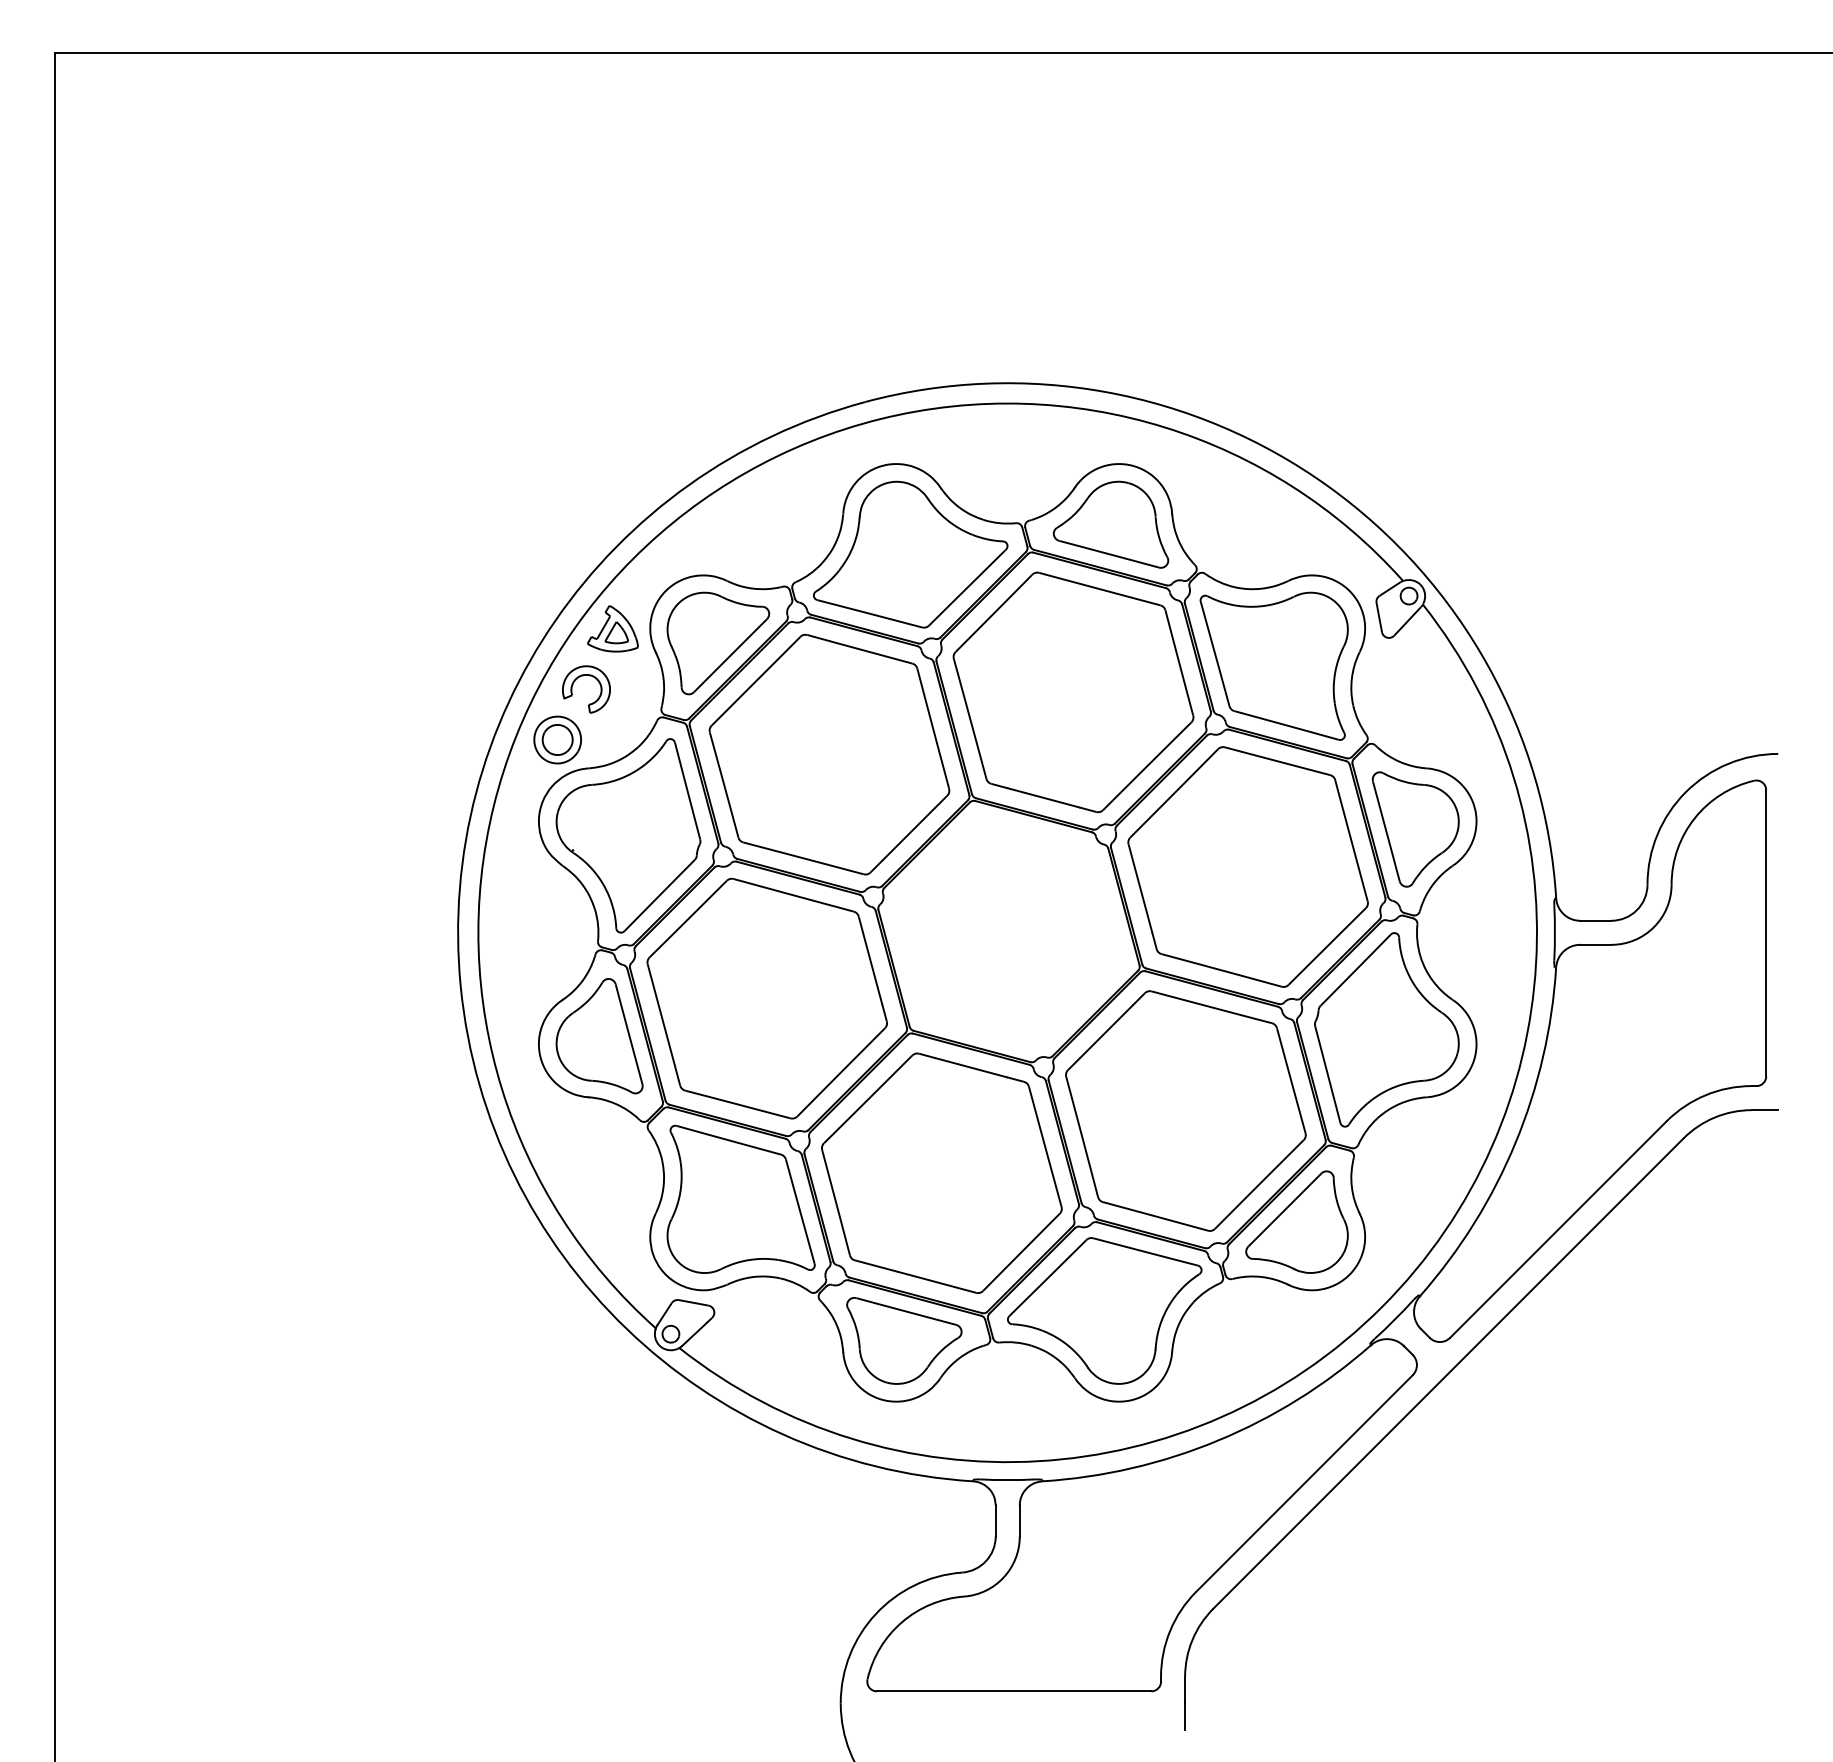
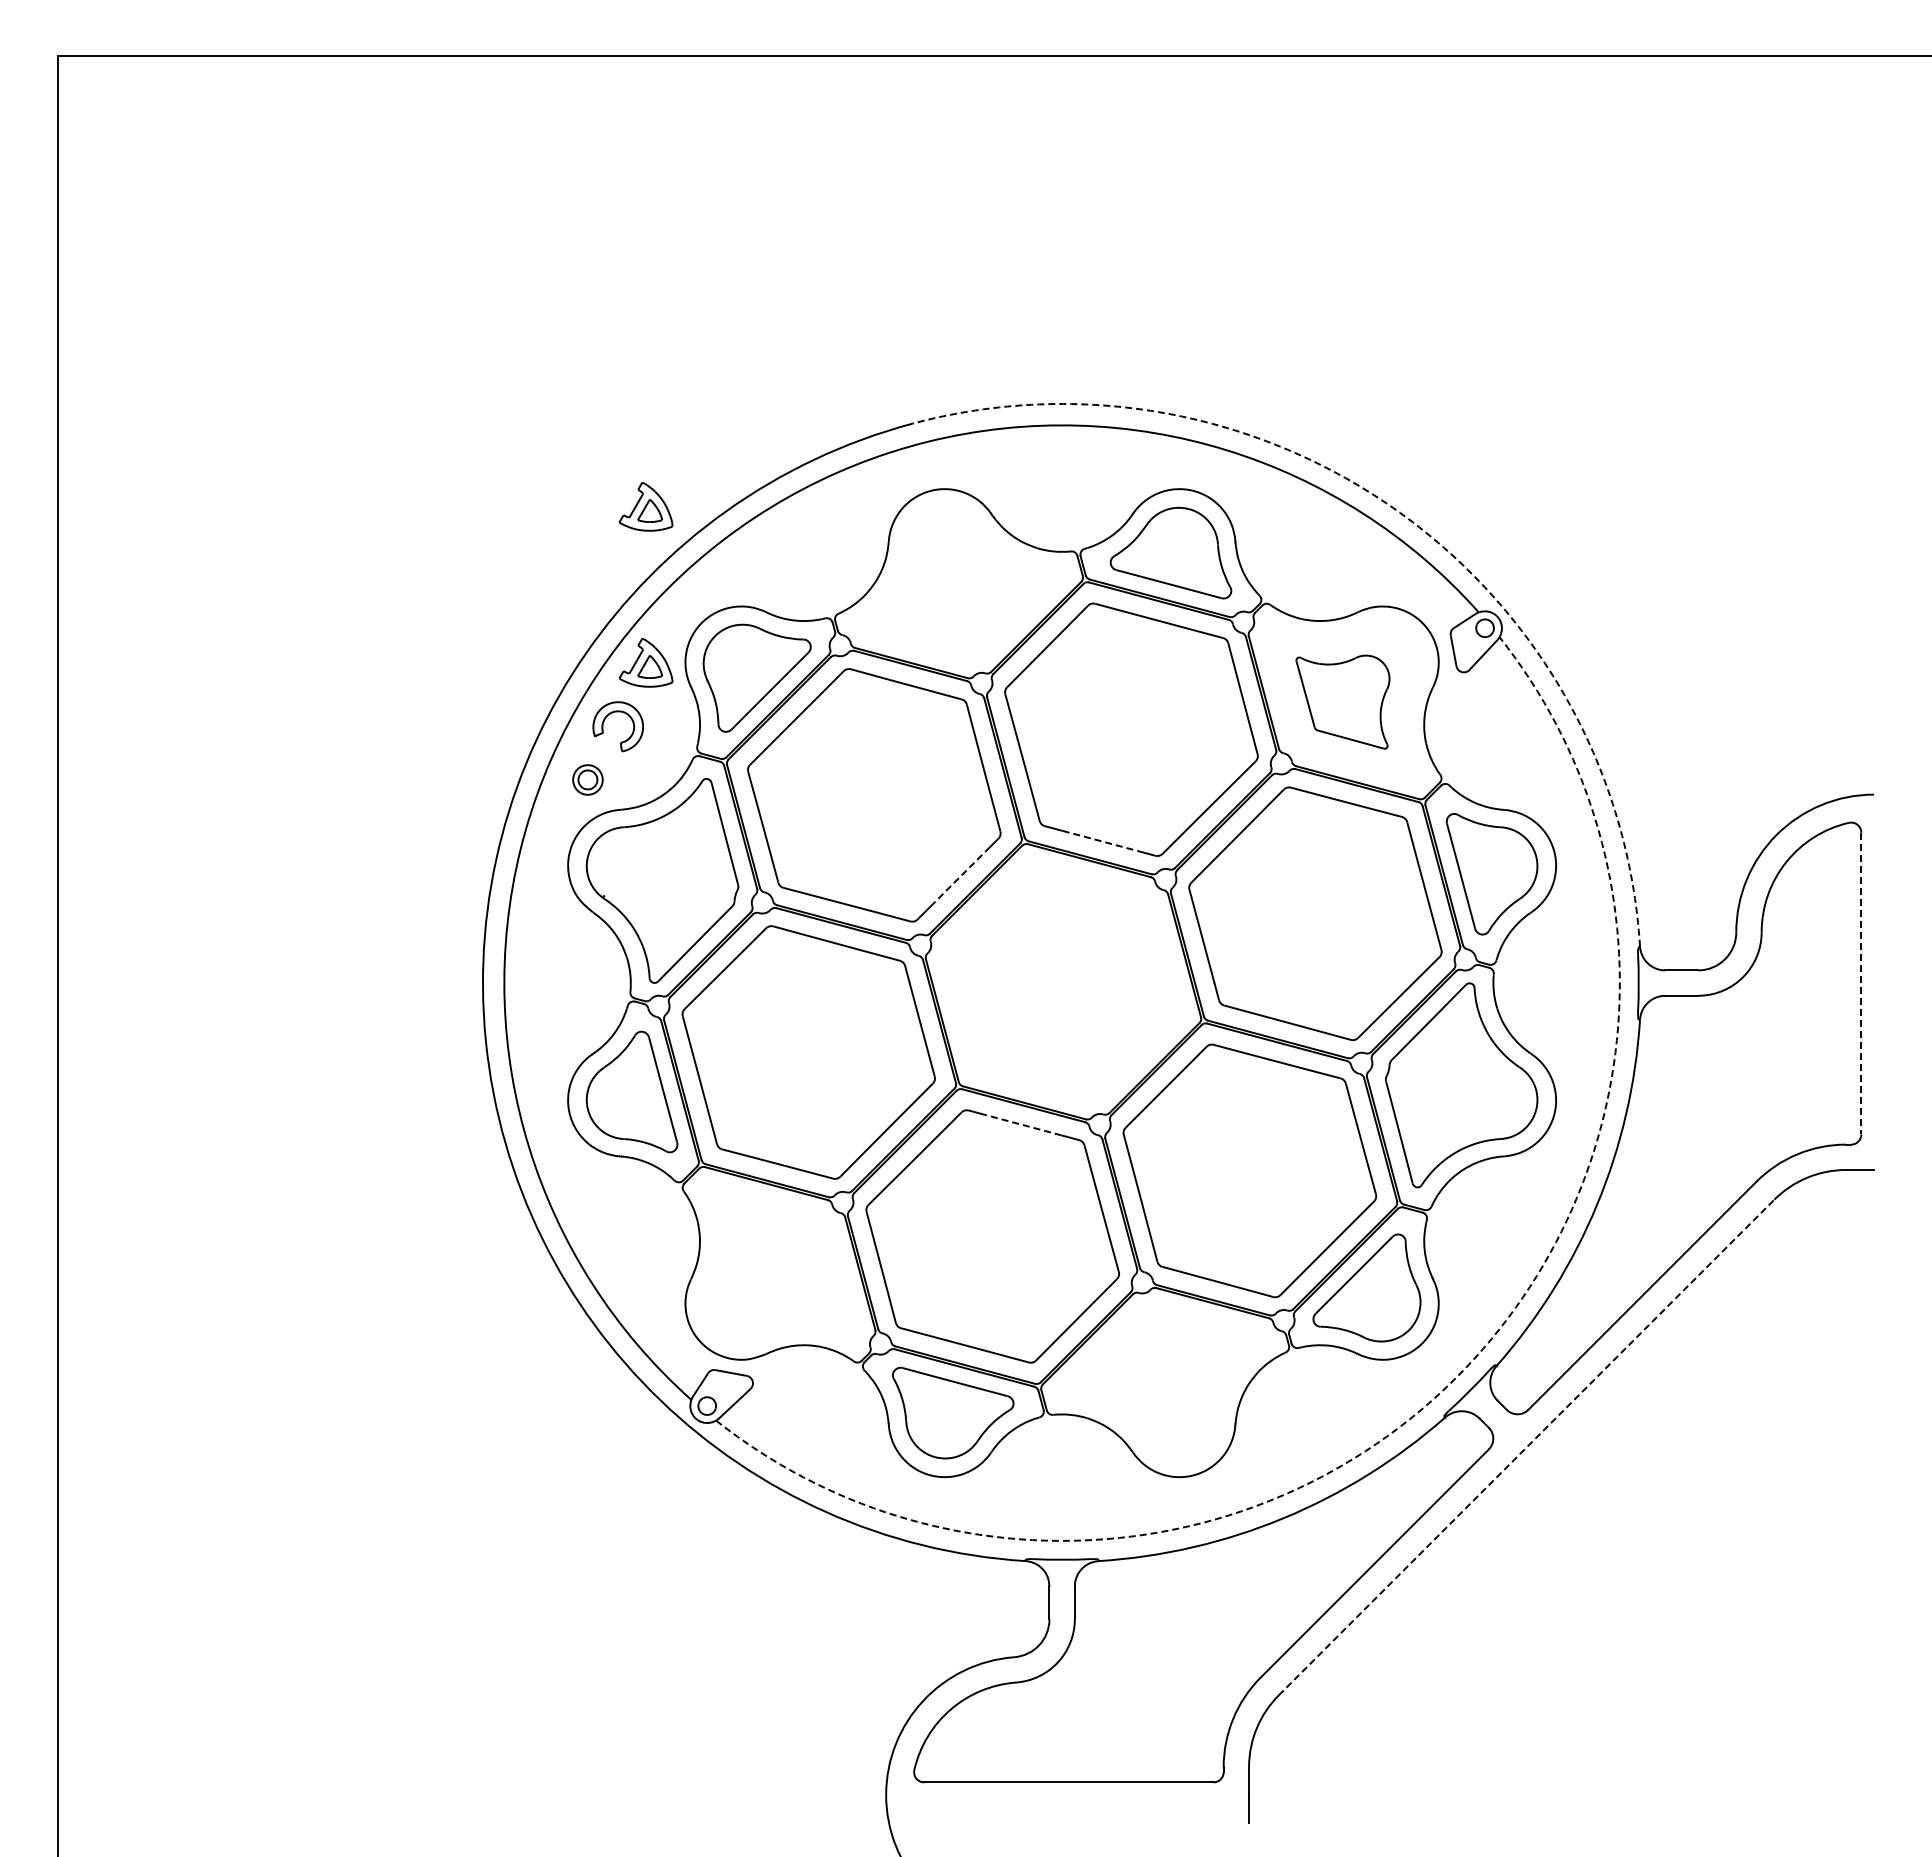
part: (612, 480) -> (645, 506), added
arc: (1327, 486) -> (1399, 512), solid -> dashed
part: (910, 554) -> (959, 584), removed
part: (1273, 665) -> (1342, 701), size x0.6
part: (557, 739) -> (587, 779), size x0.6
line: (1044, 797) -> (1100, 840), solid -> dashed
line: (909, 834) -> (958, 879), solid -> dashed
line: (1766, 933) -> (1861, 983), solid -> dashed
line: (972, 1067) -> (1024, 1125), solid -> dashed
part: (740, 1198) -> (780, 1263), removed
arc: (1381, 1307) -> (1456, 1377), solid -> dashed
part: (1104, 1310) -> (1164, 1381), removed
line: (1448, 1373) -> (1526, 1447), solid -> dashed

